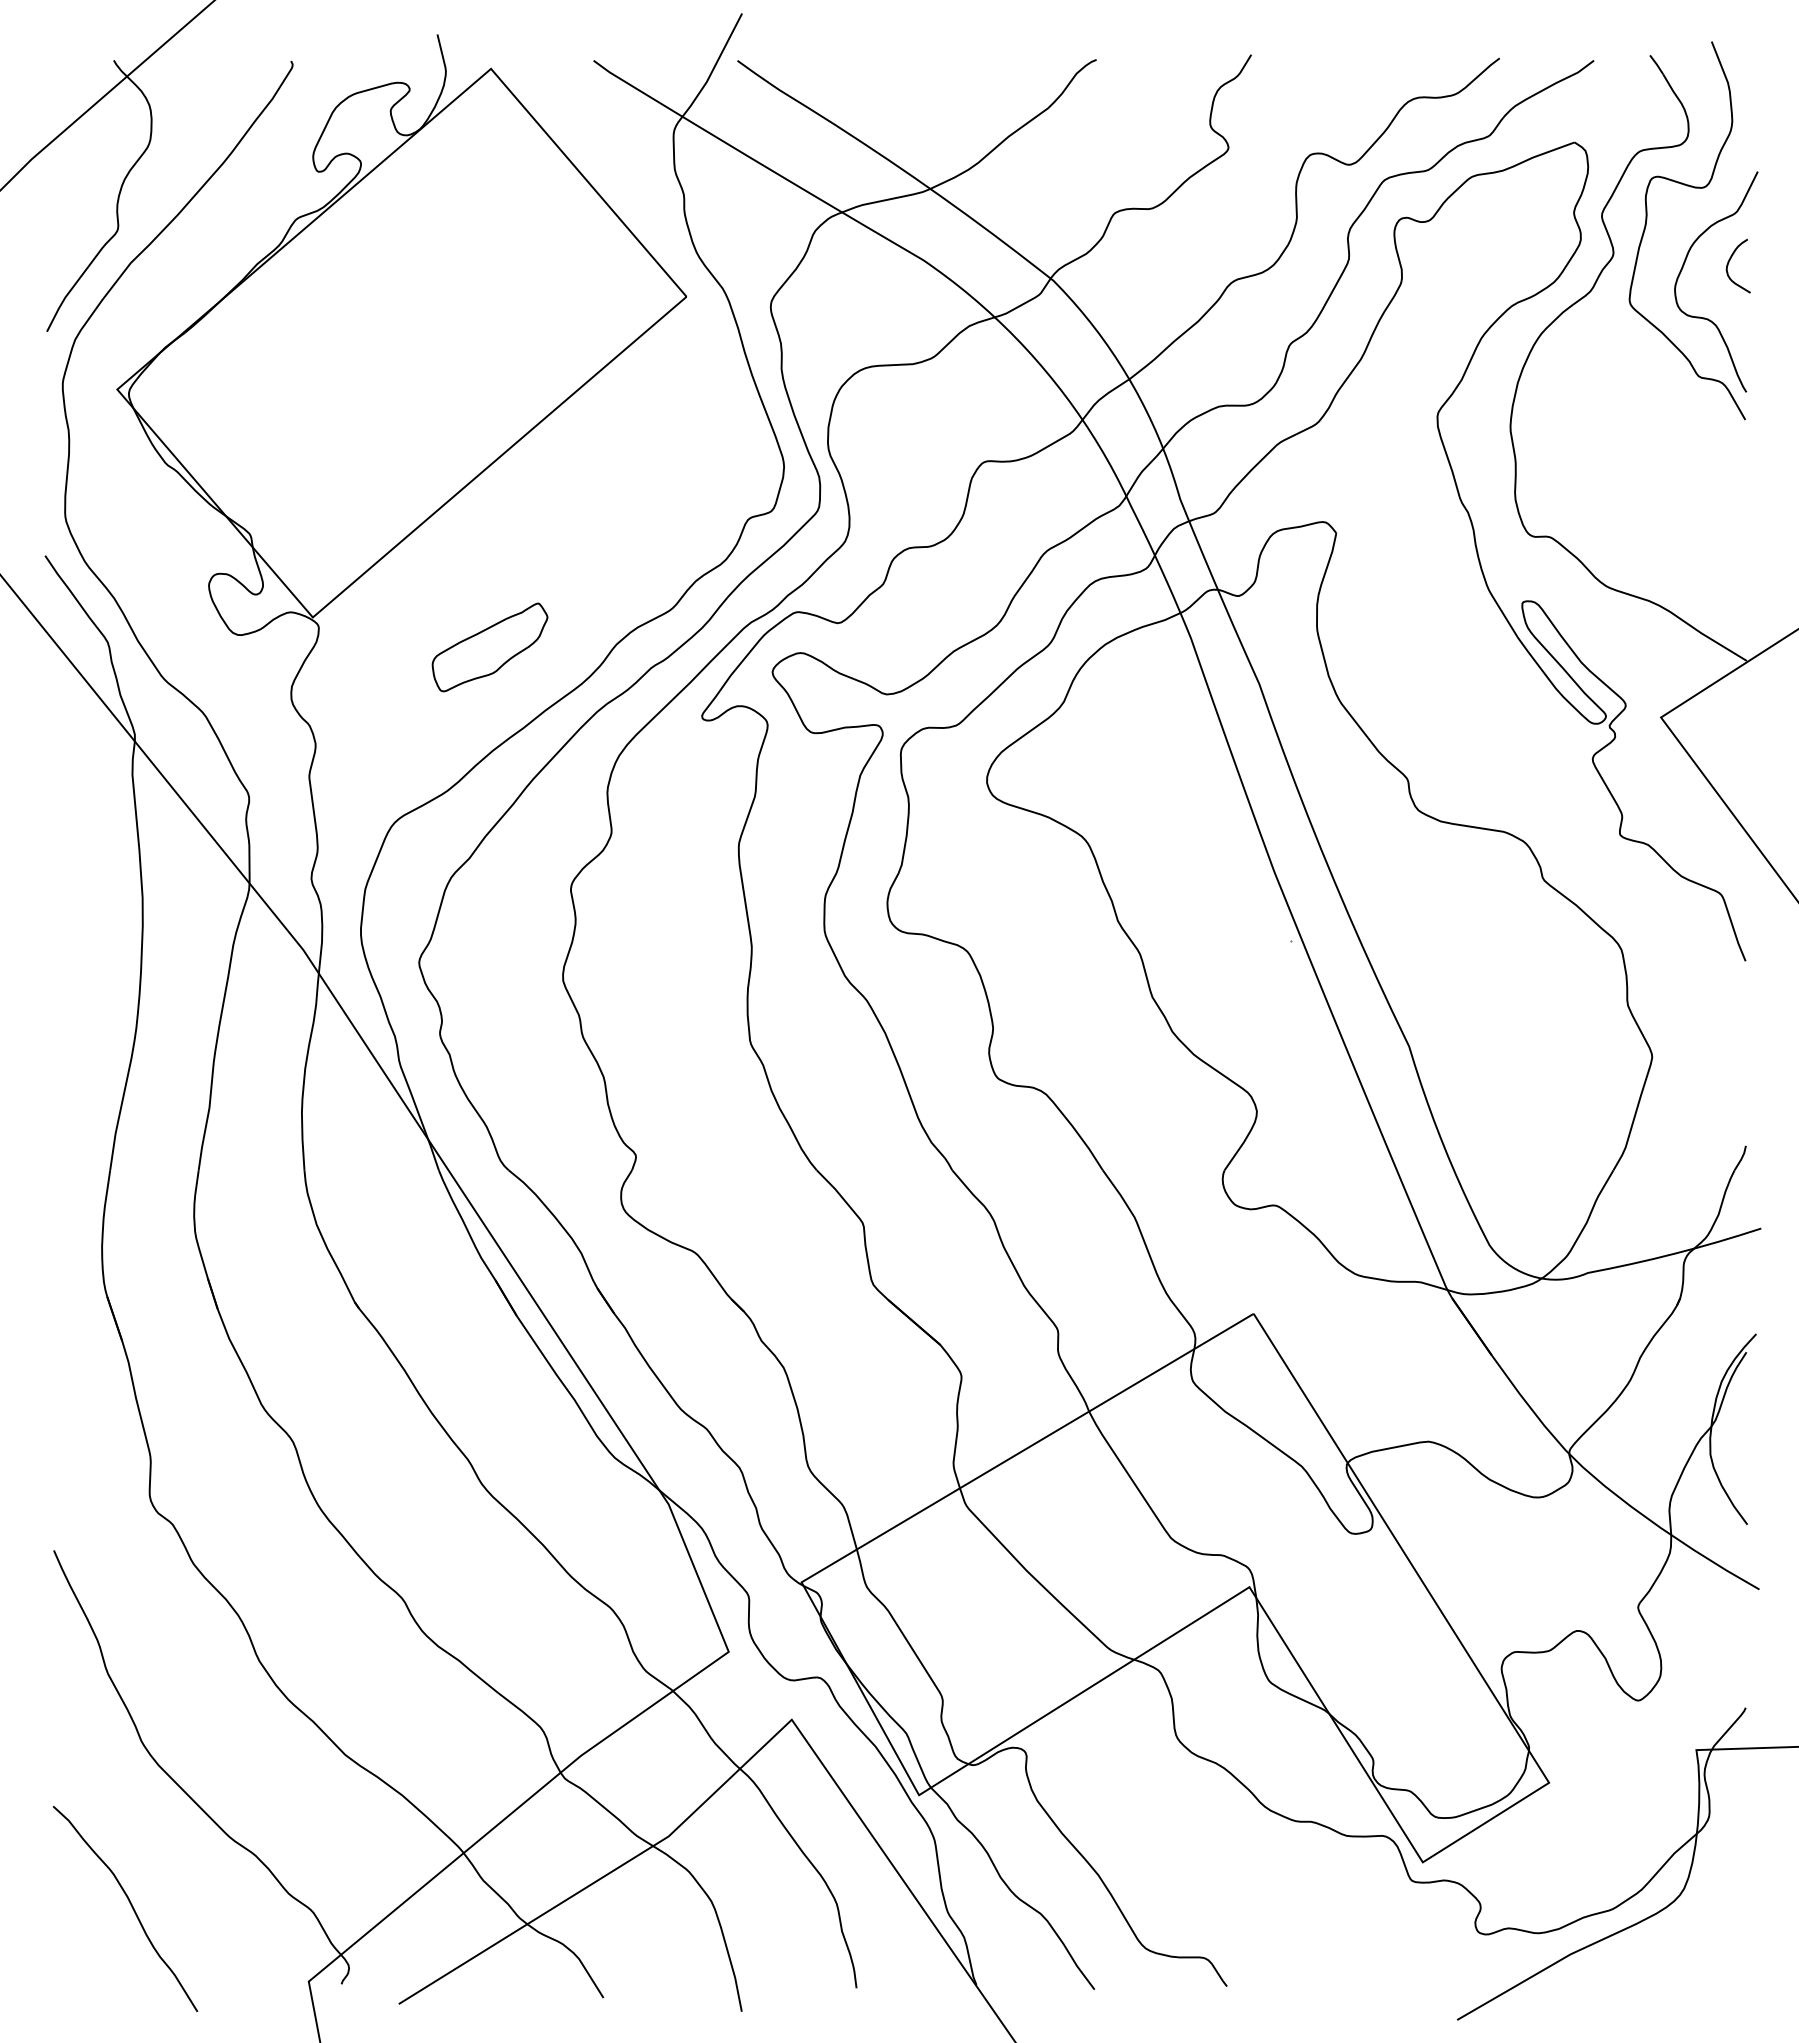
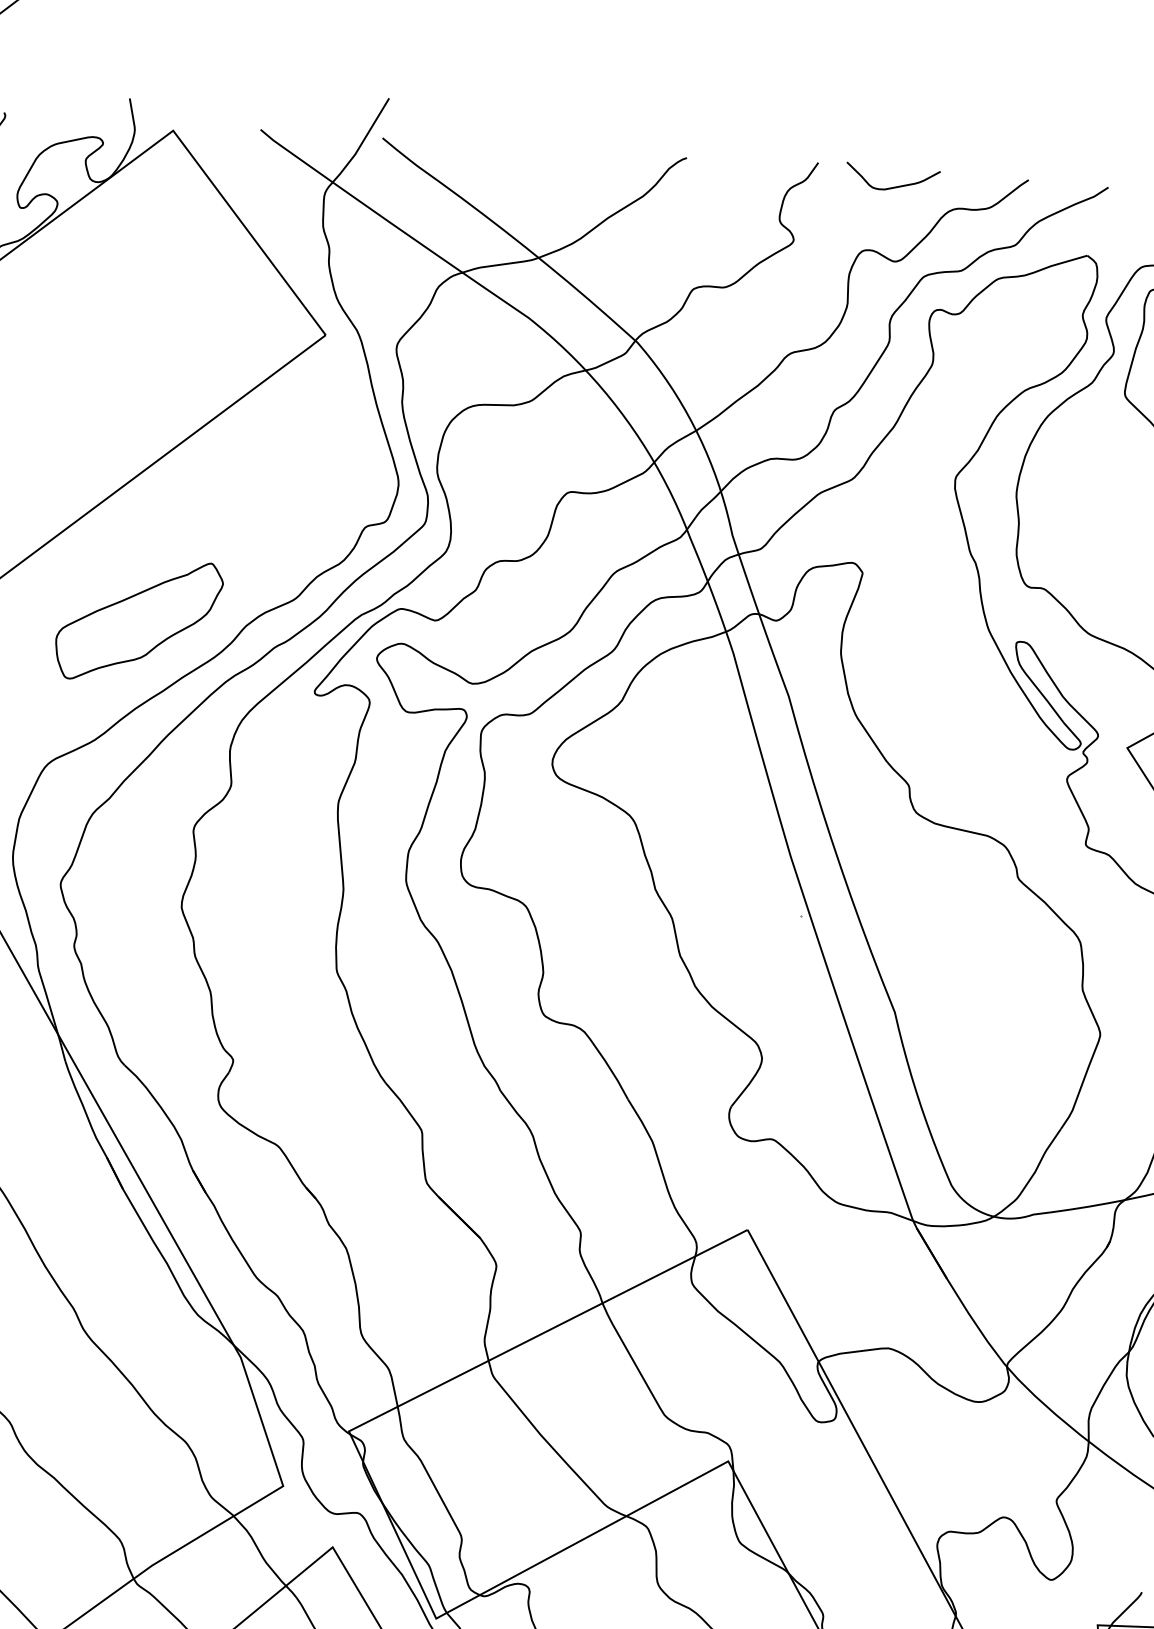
curve: (1343, 76) -> (895, 186), added
part: (489, 647) -> (138, 621), size x1.67

